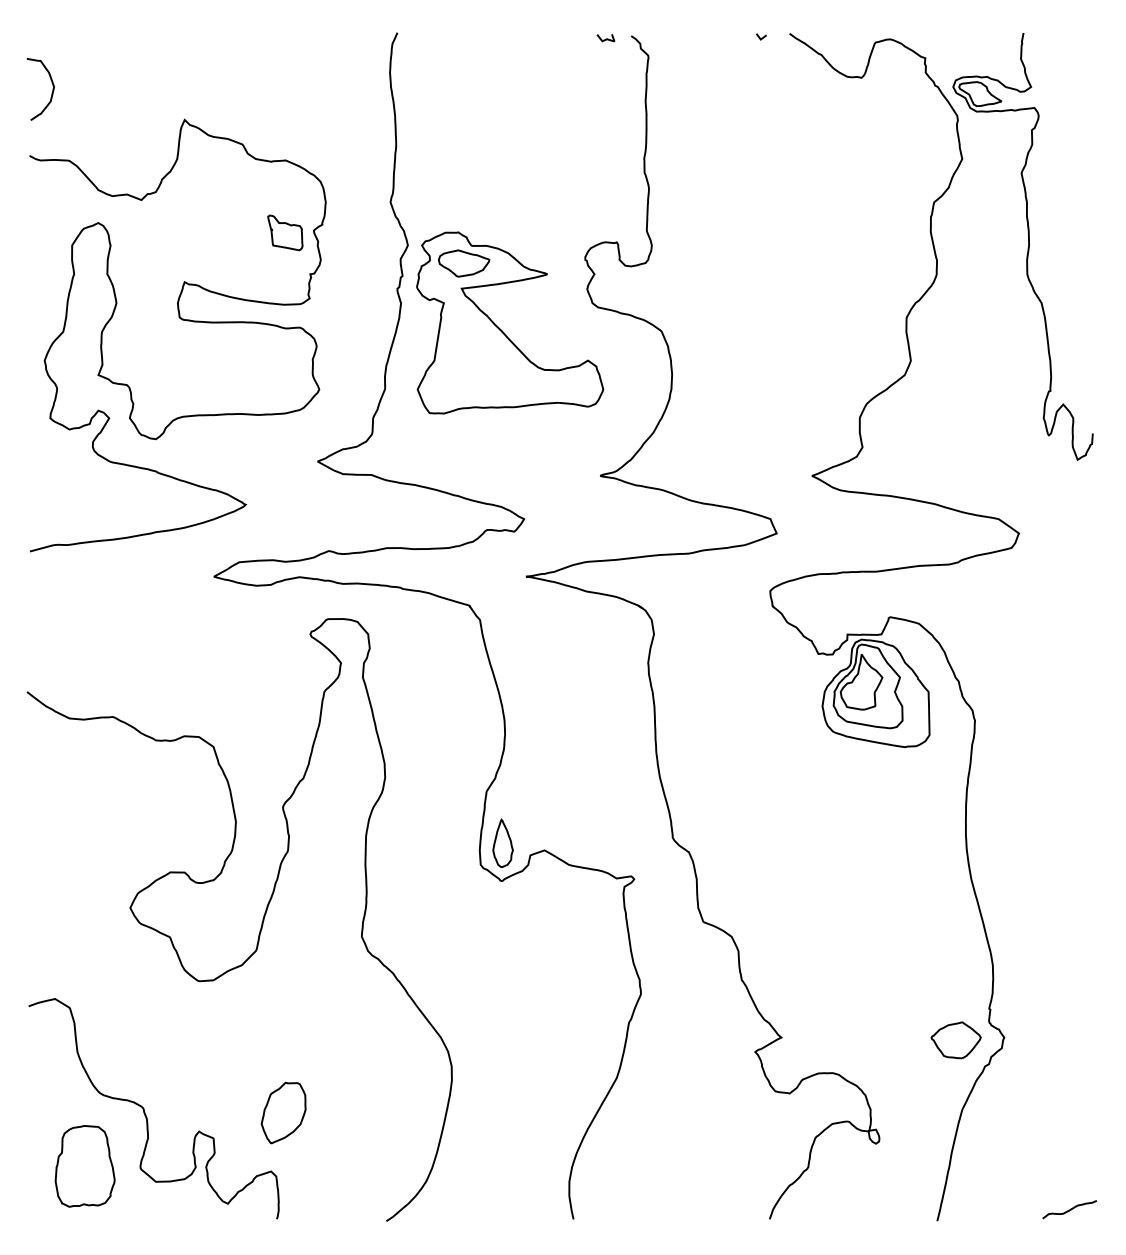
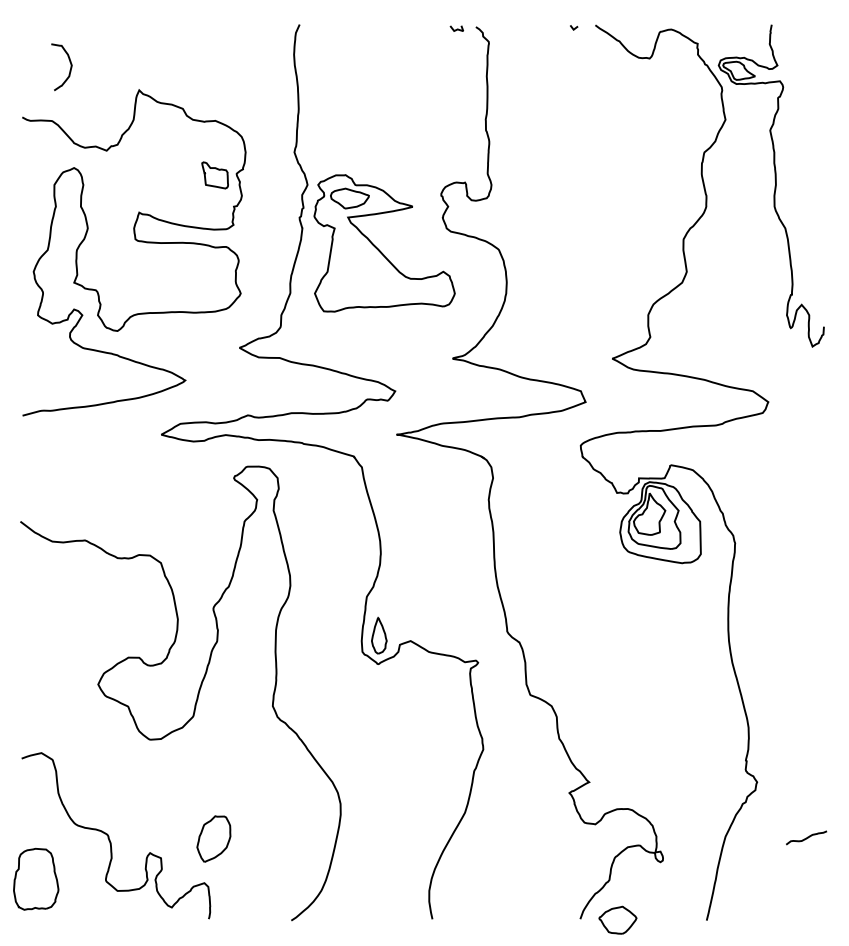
curve: (51, 93) -> (69, 70), moved
part: (955, 1039) -> (617, 919), moved
part: (85, 1165) -> (36, 878), moved
curve: (1069, 1209) -> (806, 837), moved

